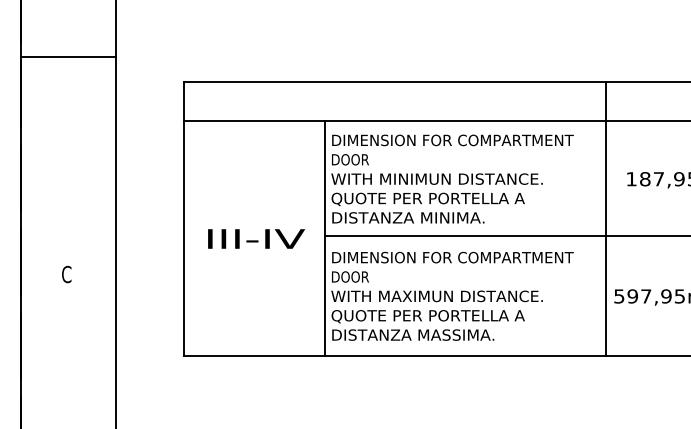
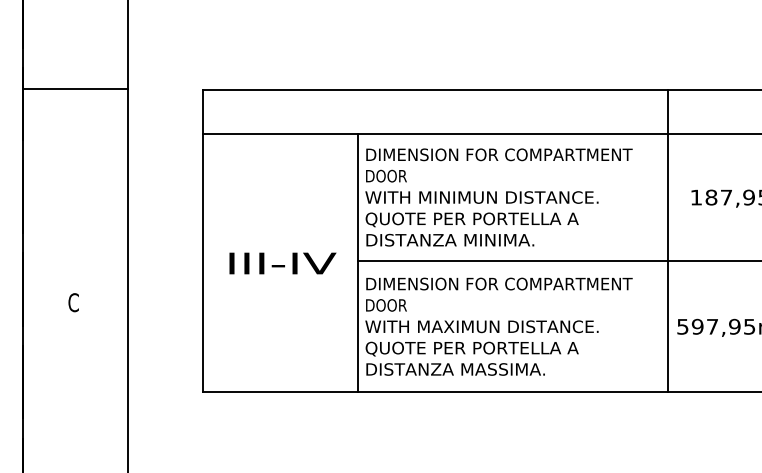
line: (67, 56) -> (74, 88), moved

